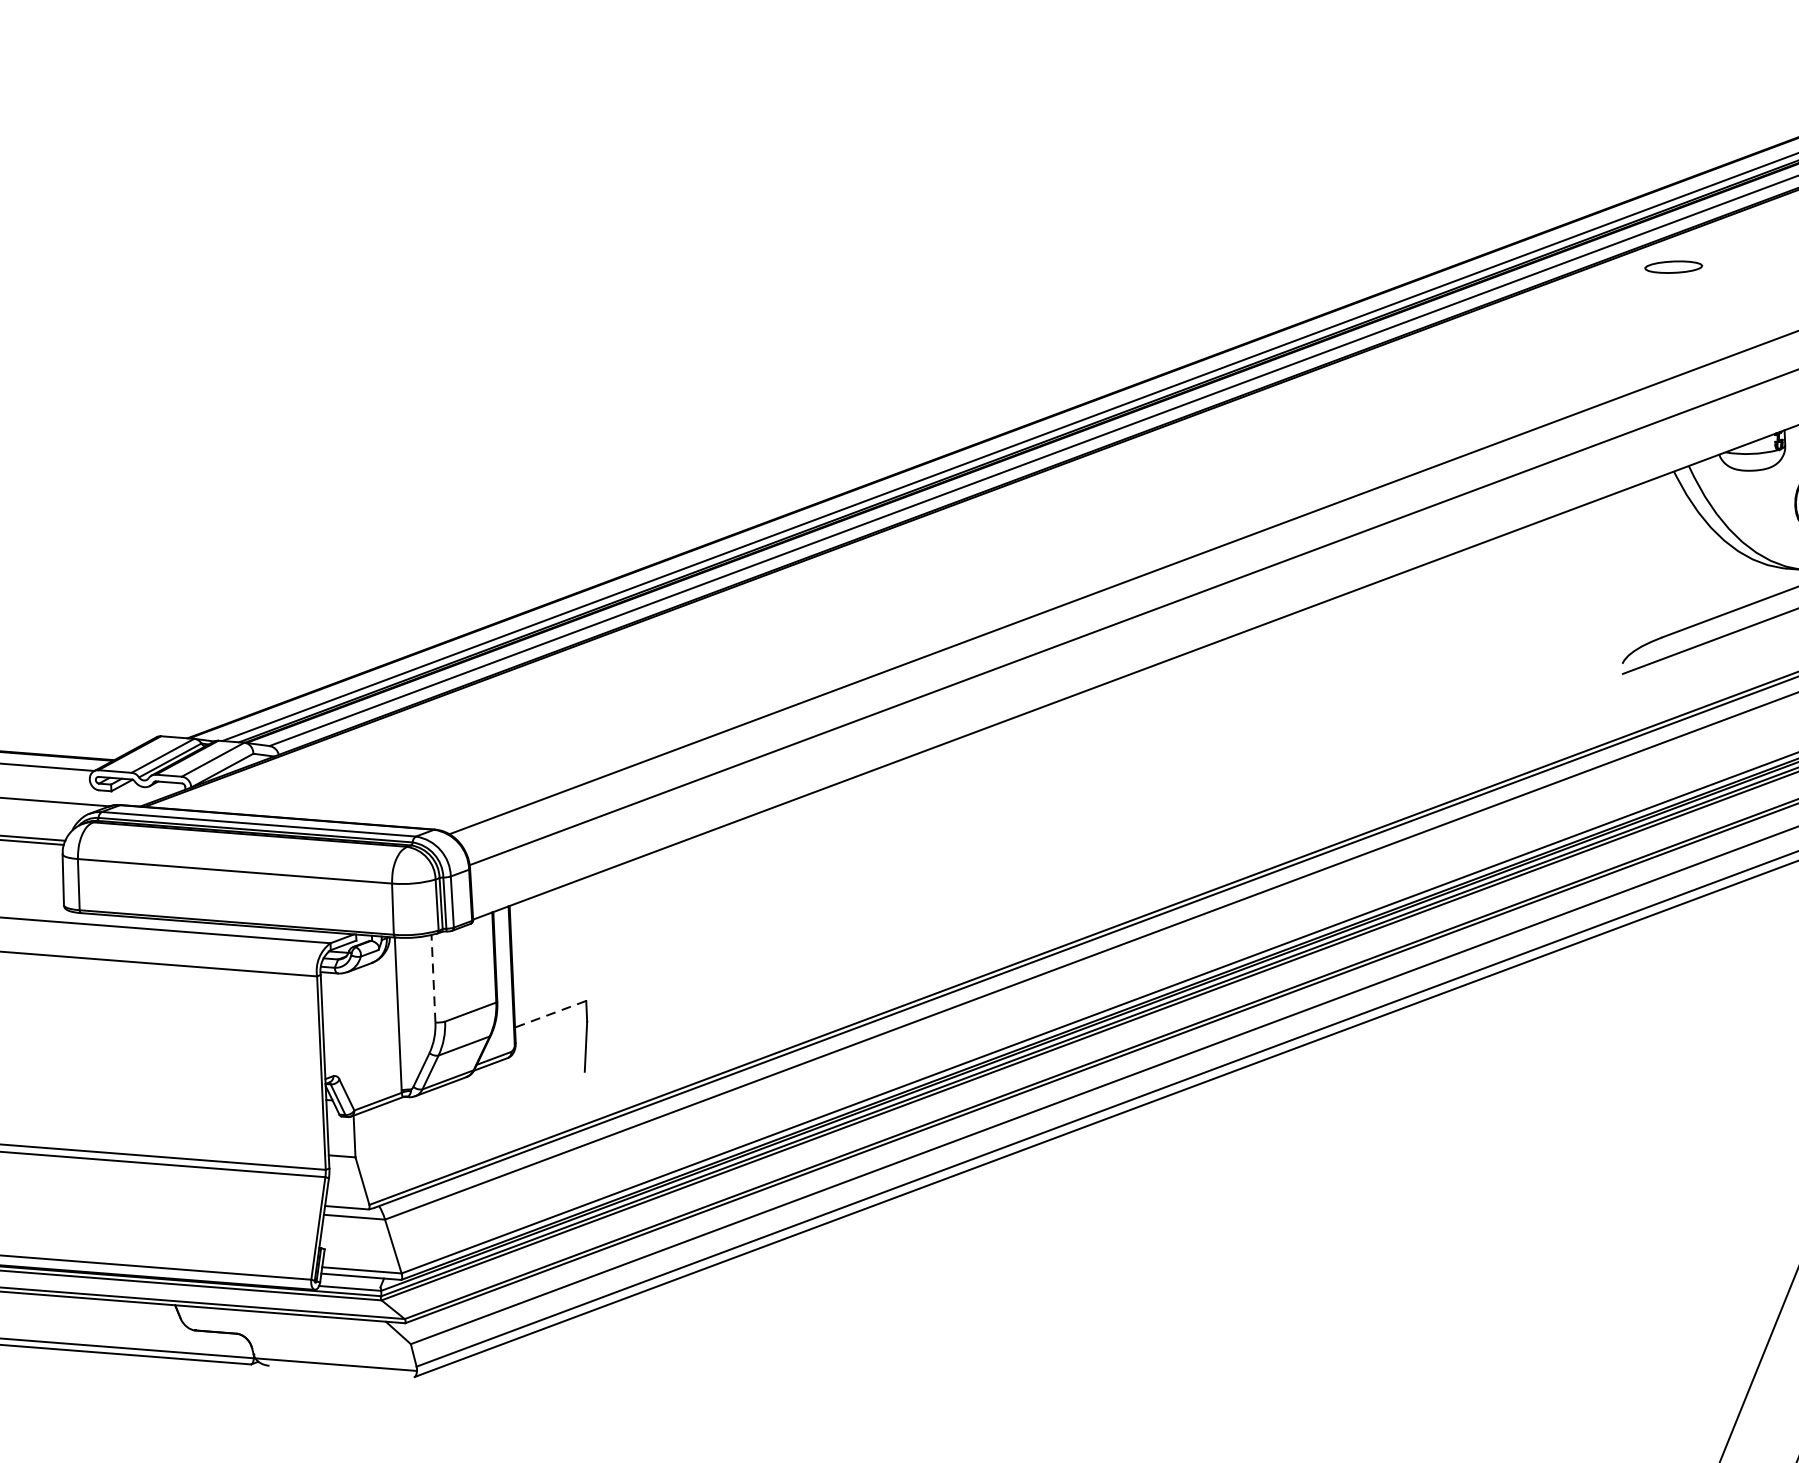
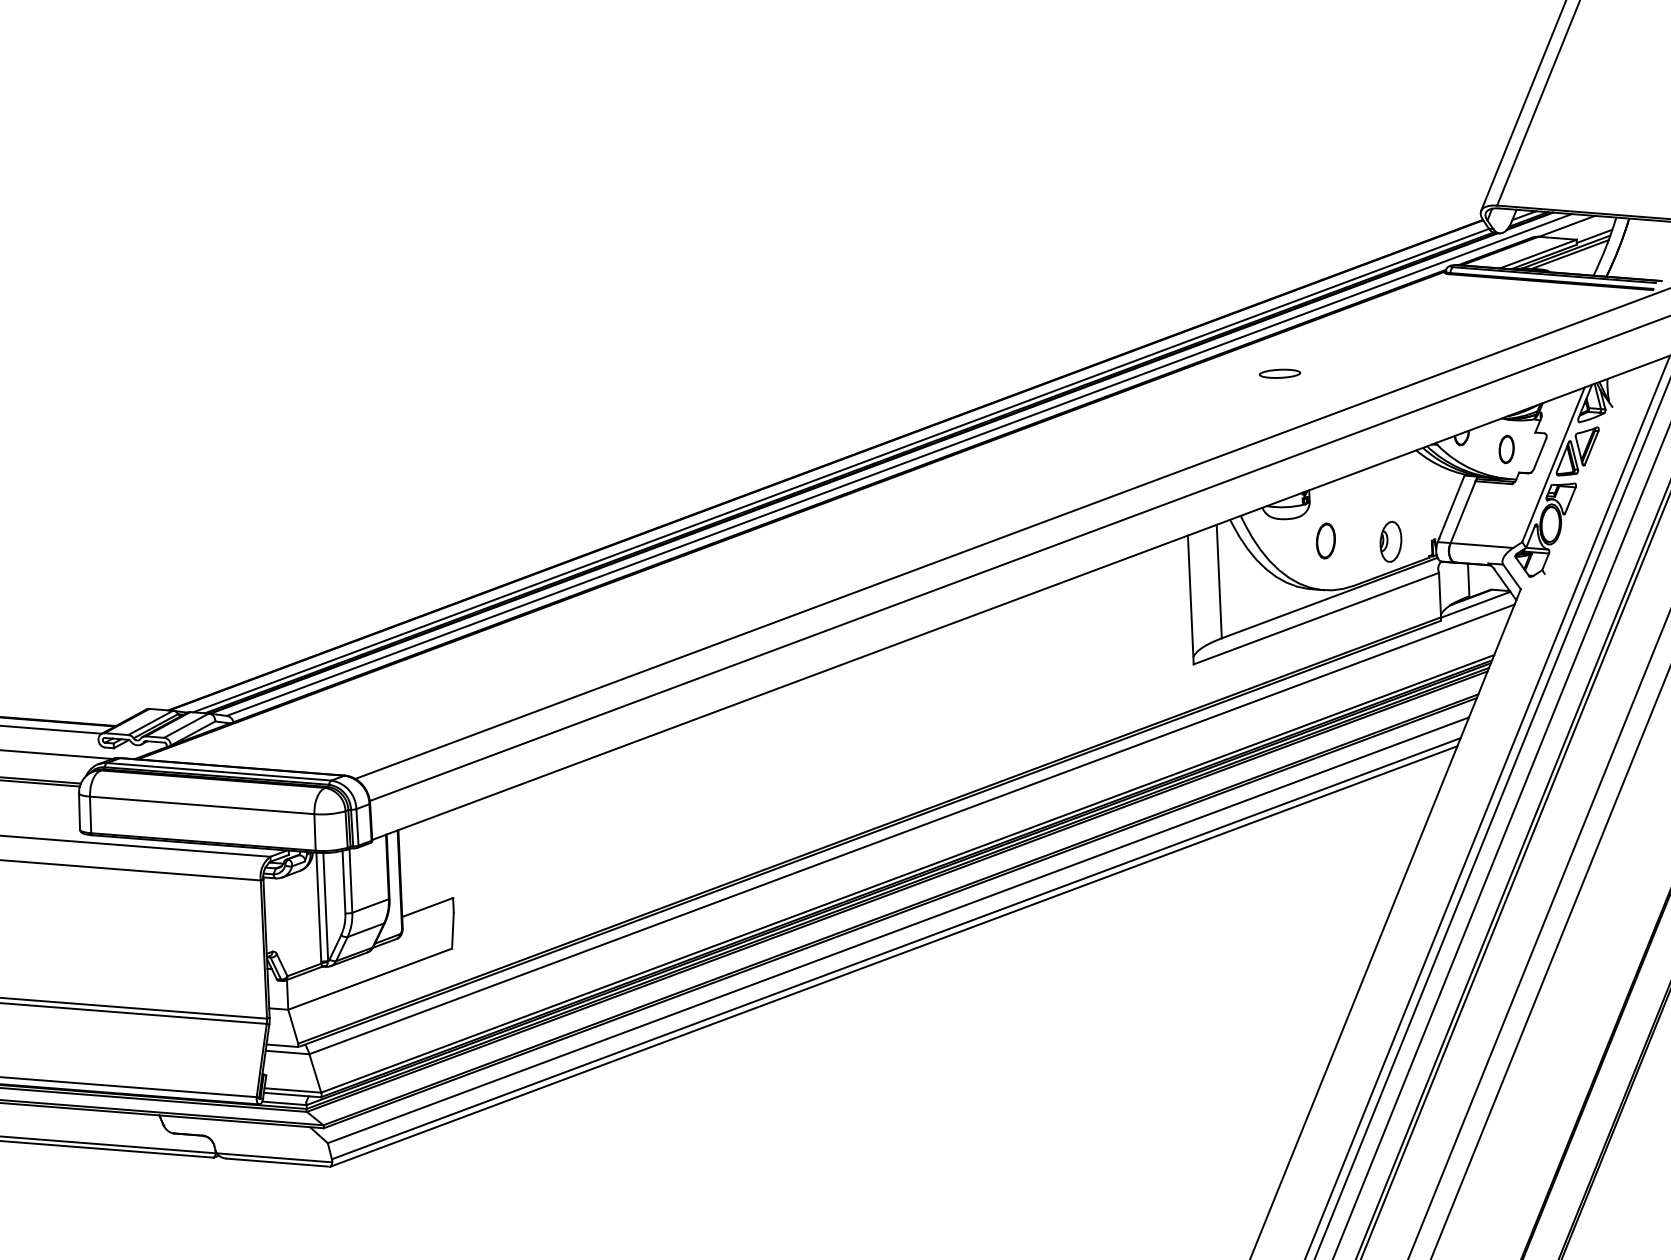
part: (1673, 266) -> (1279, 373), moved
line: (1657, 557) -> (1218, 581), added
line: (1618, 583) -> (1190, 599), added
line: (442, 976) -> (350, 880), added
line: (432, 977) -> (343, 881), dashed -> solid
line: (407, 1012) -> (325, 906), added
line: (550, 1014) -> (427, 907), dashed -> solid
line: (470, 1113) -> (370, 978), added
line: (341, 1371) -> (278, 1162), added

